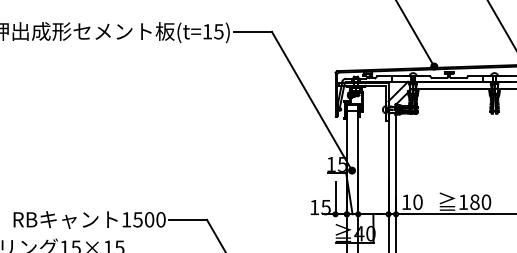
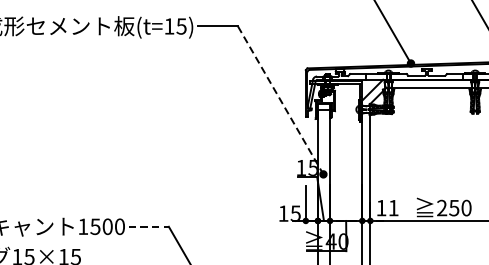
line: (312, 101) -> (281, 100), solid -> dashed
text: (468, 201) -> (447, 207), 180 -> 250
text: (417, 202) -> (393, 208), 10 -> 11
line: (188, 219) -> (149, 226), solid -> dashed

